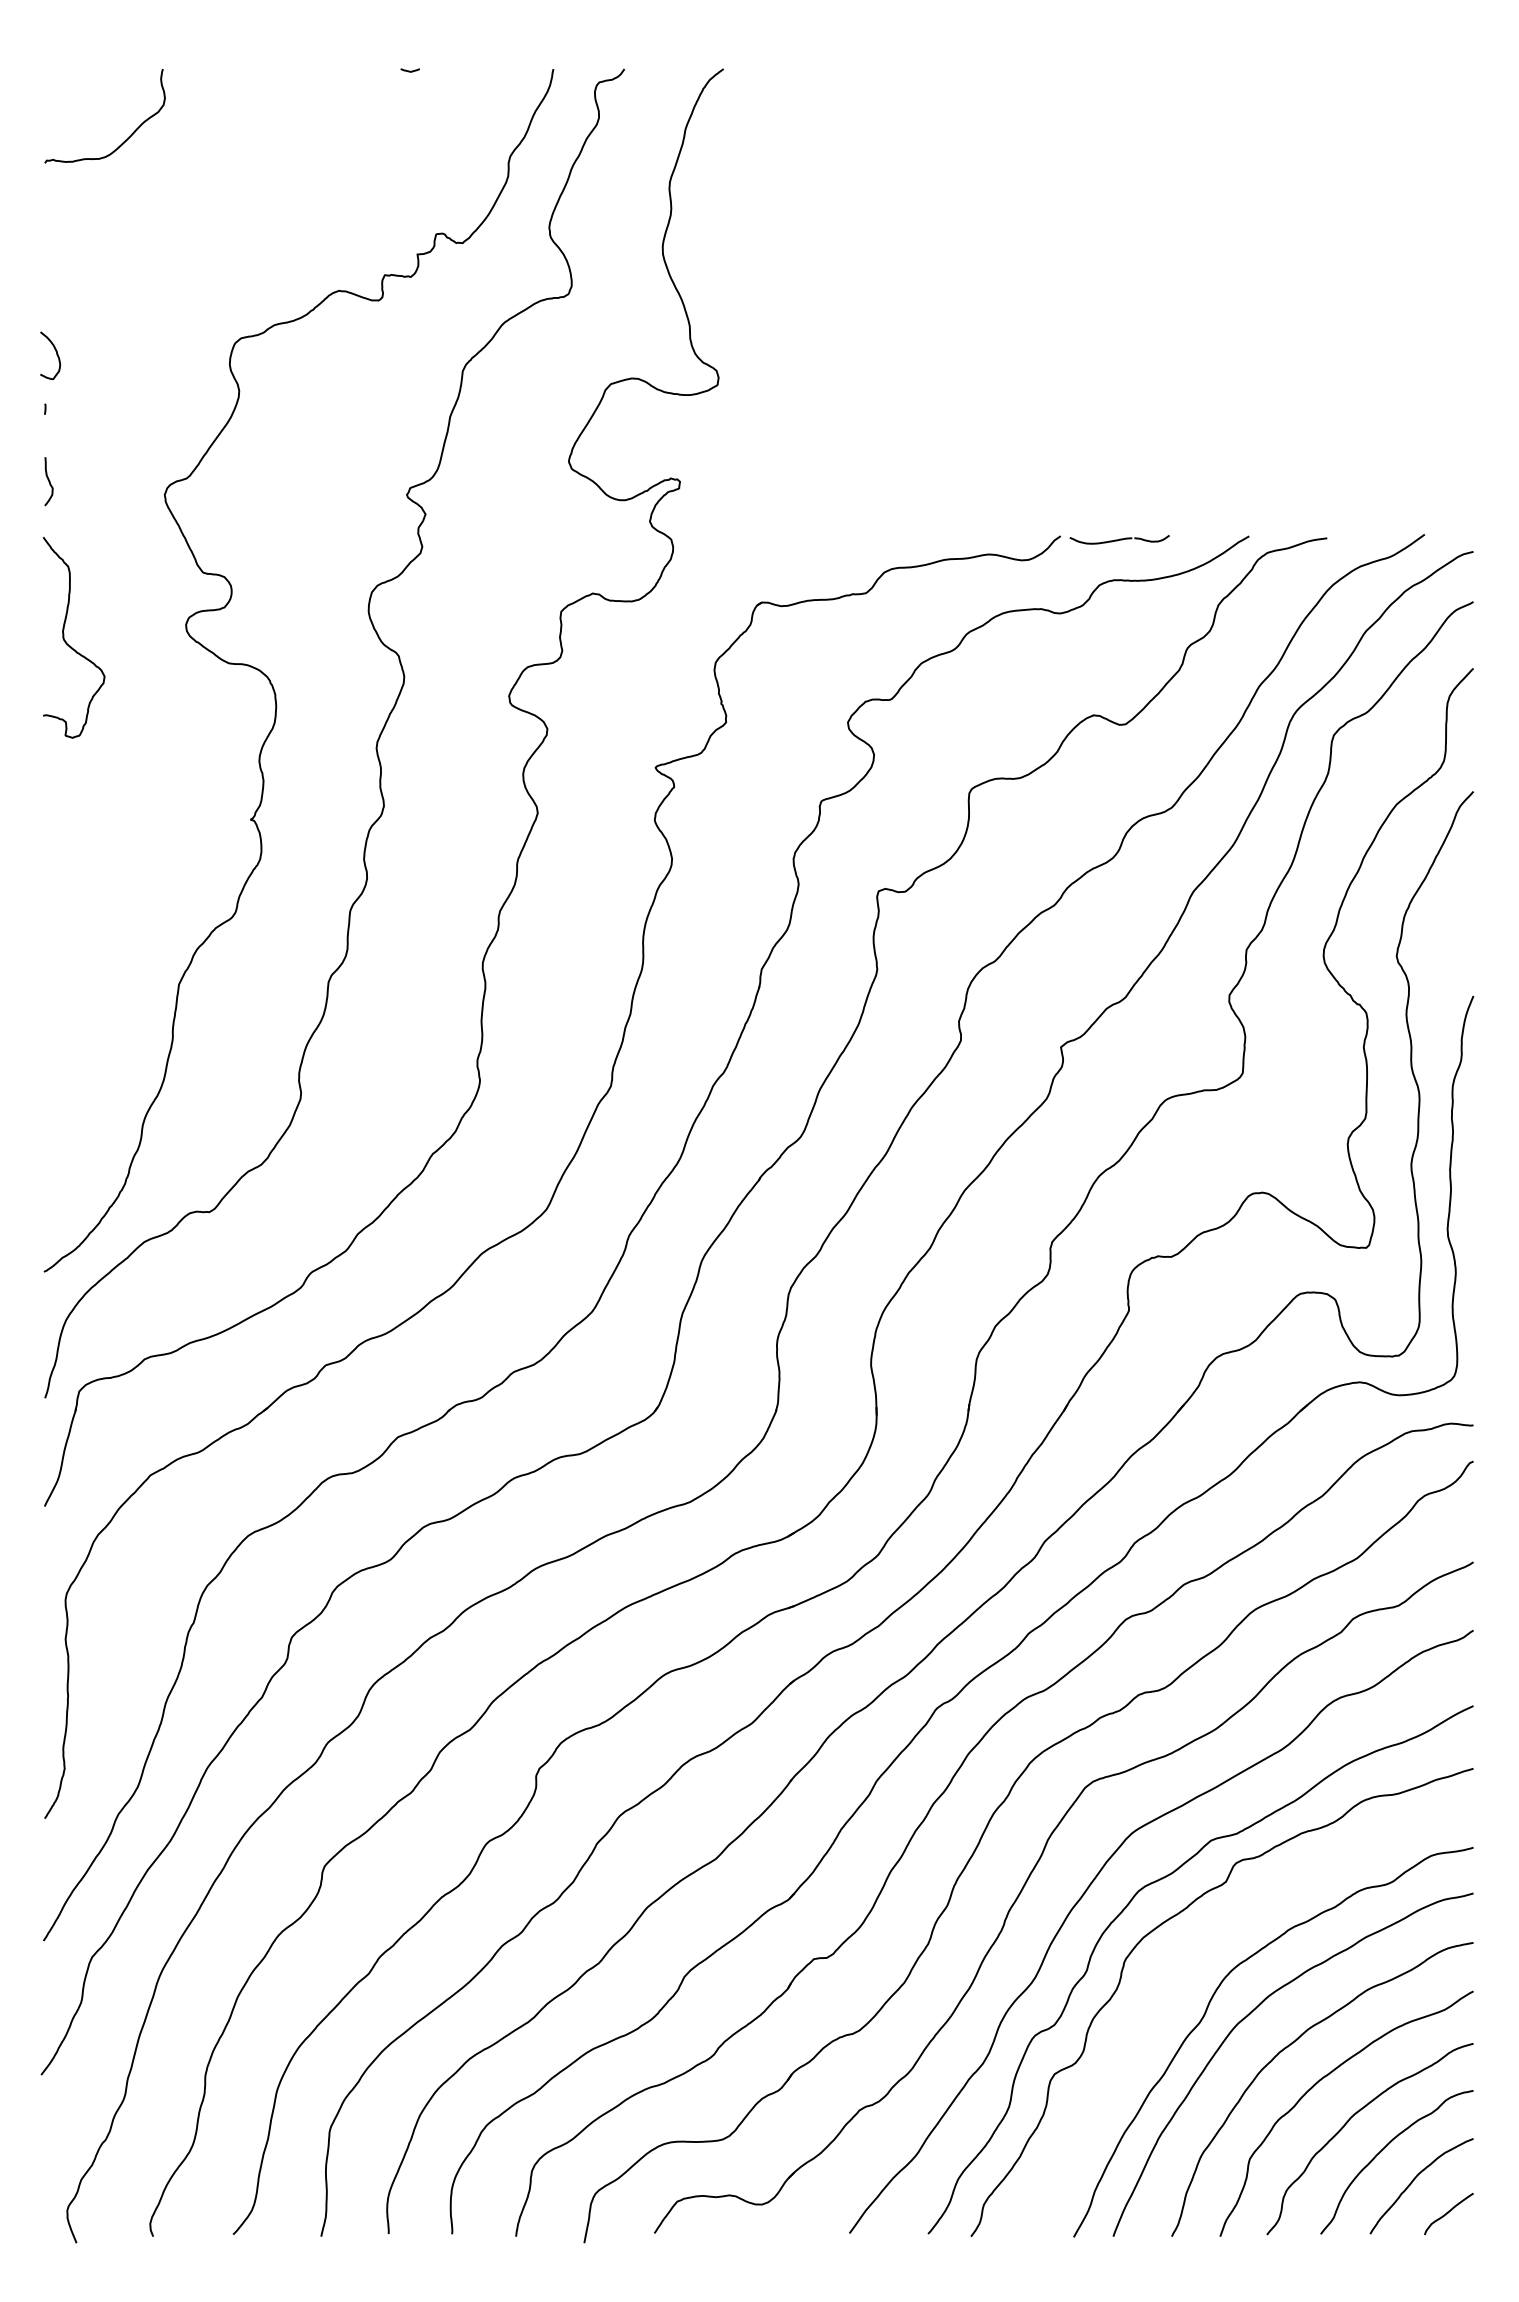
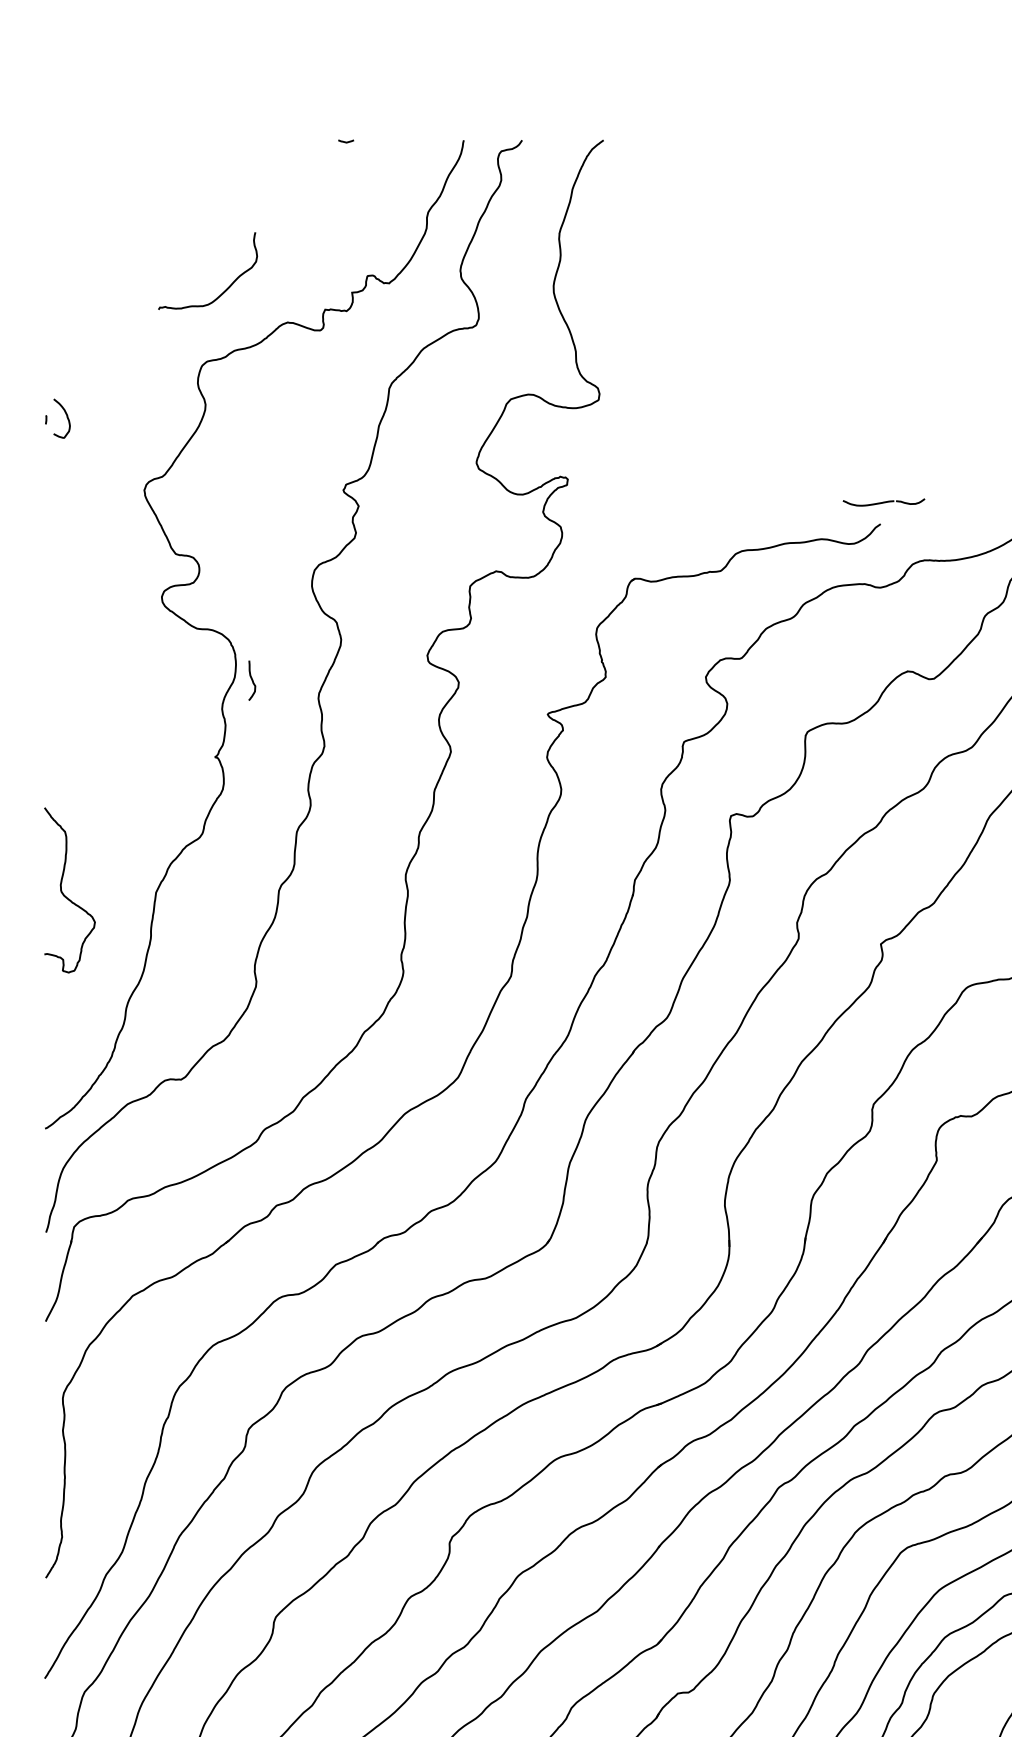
curve: (125, 139) -> (224, 290), moved
curve: (56, 355) -> (66, 418), moved
curve: (48, 481) -> (251, 680), moved
part: (1119, 539) -> (883, 502), moved
curve: (67, 642) -> (64, 894), moved

